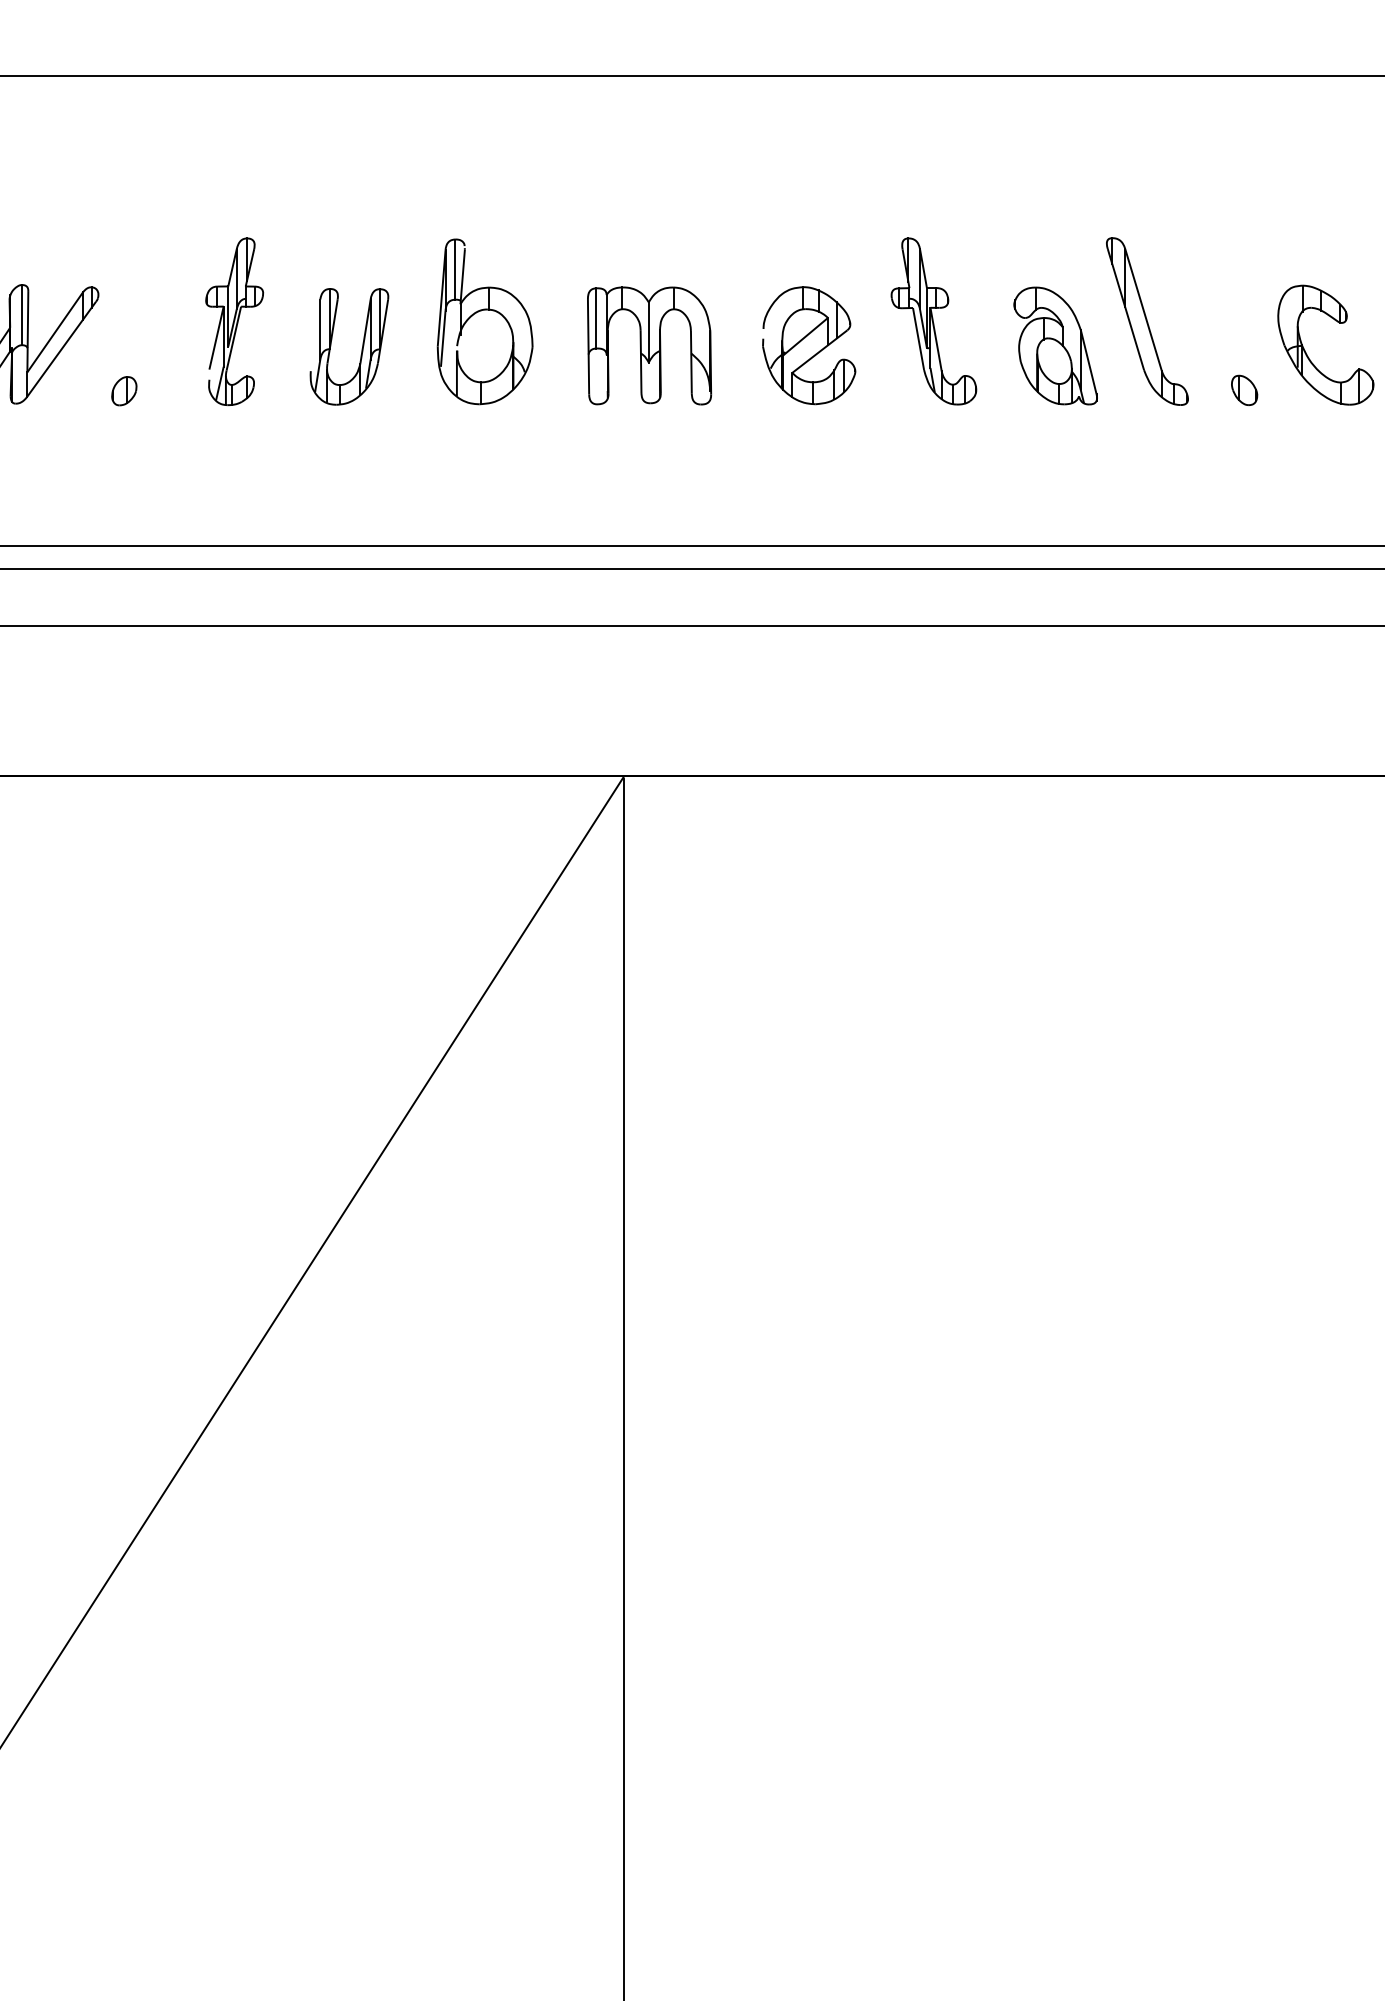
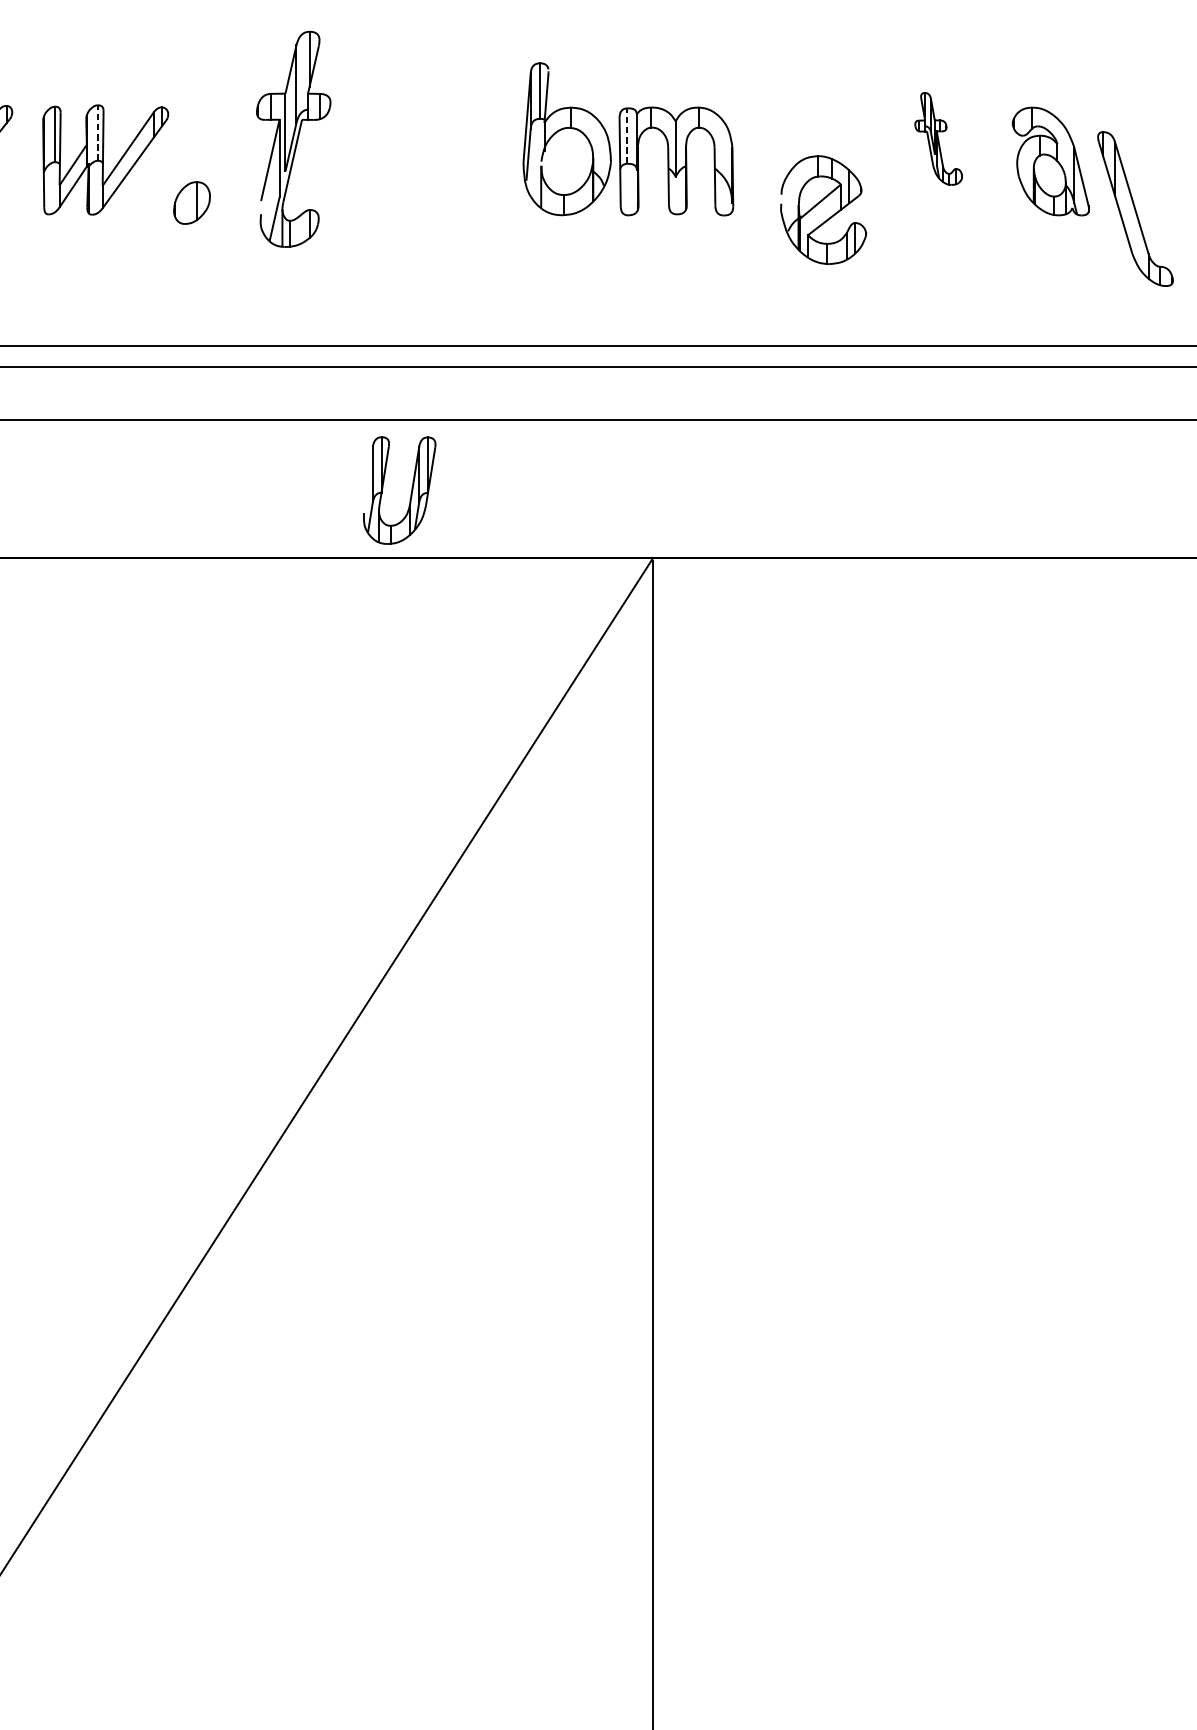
line: (22, 314) -> (98, 132), solid -> dashed
line: (596, 317) -> (627, 135), solid -> dashed
part: (234, 321) -> (293, 138), size x1.4
part: (484, 321) -> (566, 138), moved
part: (933, 321) -> (938, 138), size x0.6
part: (1147, 321) -> (1135, 209), moved
part: (809, 345) -> (823, 209), moved
part: (361, 348) -> (410, 492), moved
part: (124, 391) -> (192, 203), size x1.6

